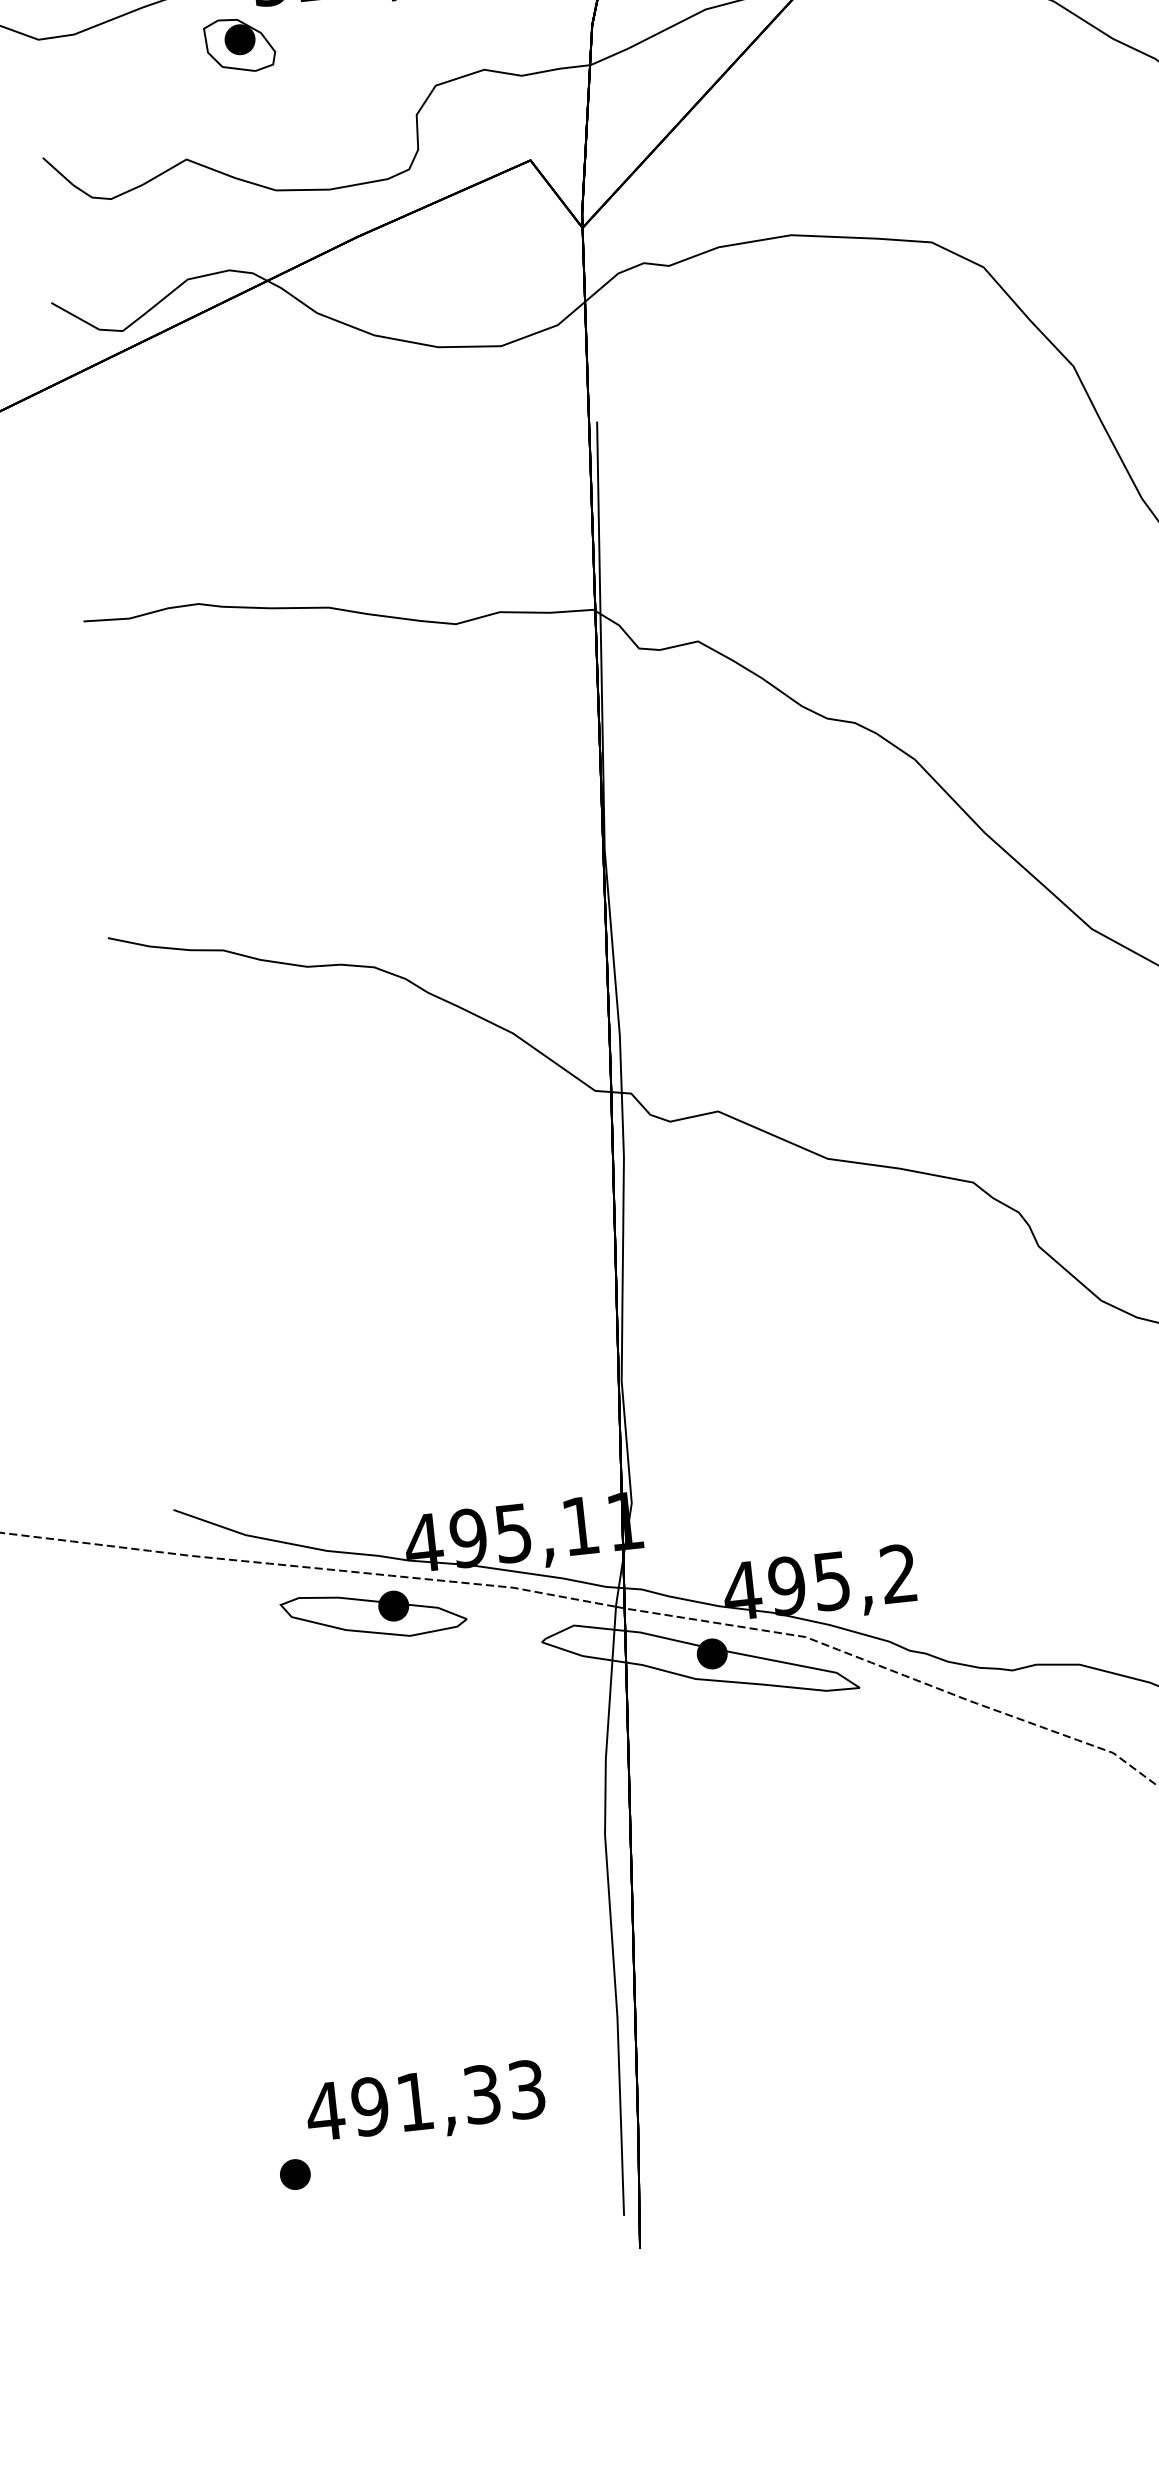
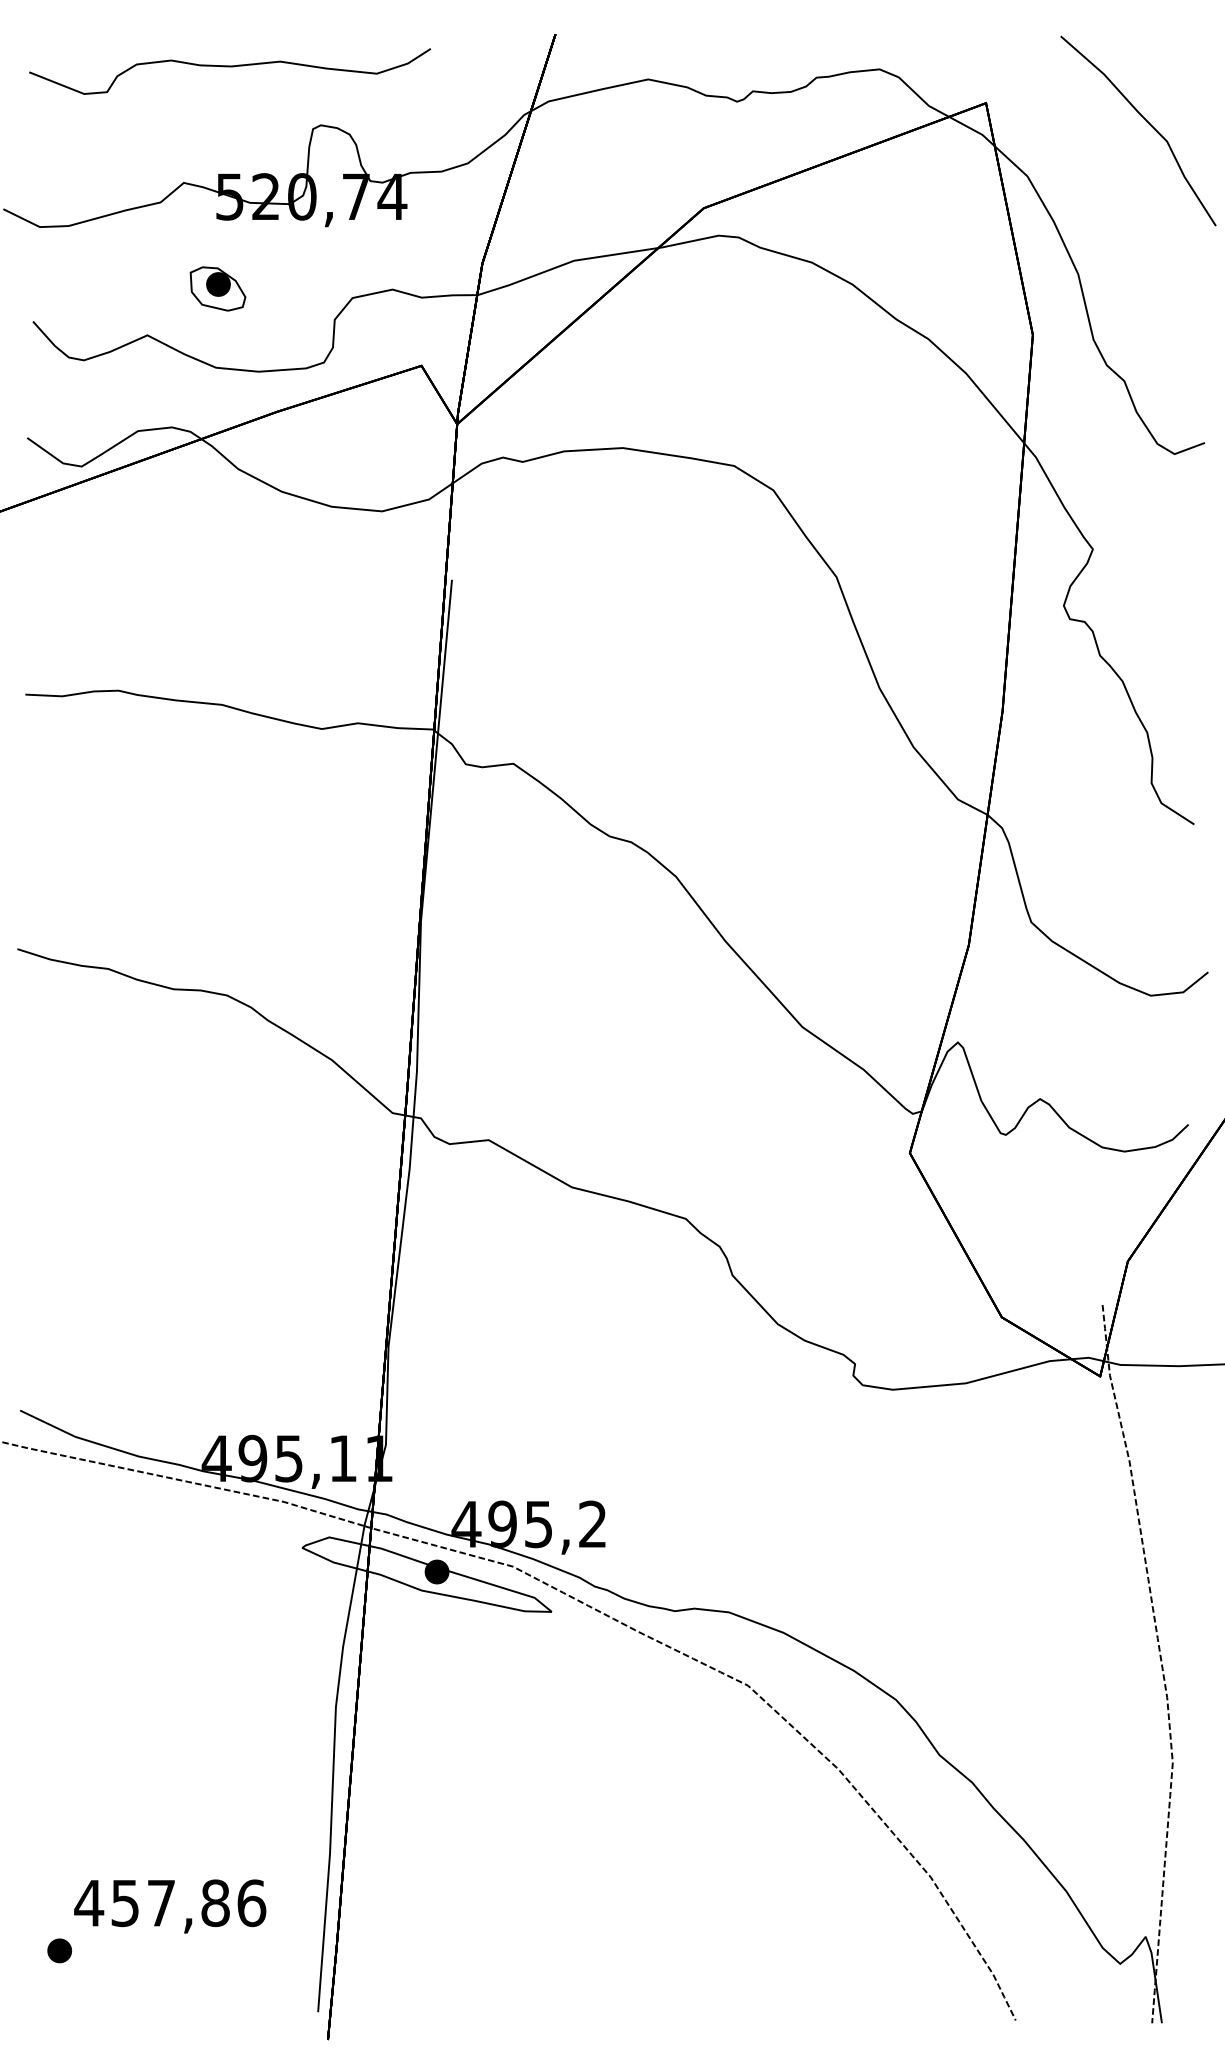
part: (239, 44) -> (217, 288), moved
part: (373, 1614) -> (170, 1511), removed
text: (448, 2098) -> (188, 1903), 491,33 -> 457,86

